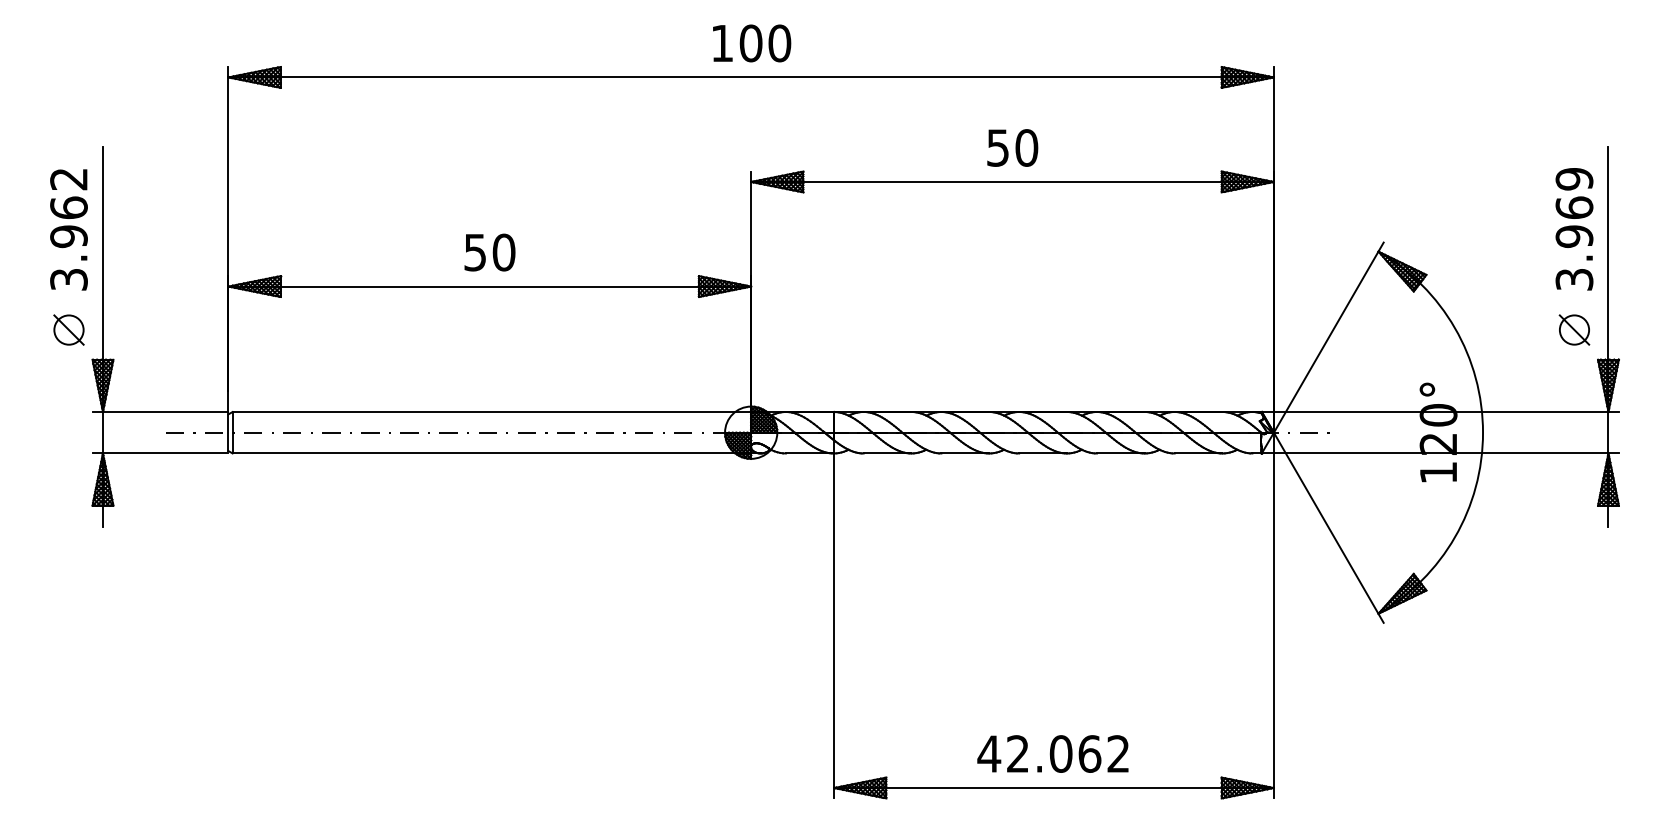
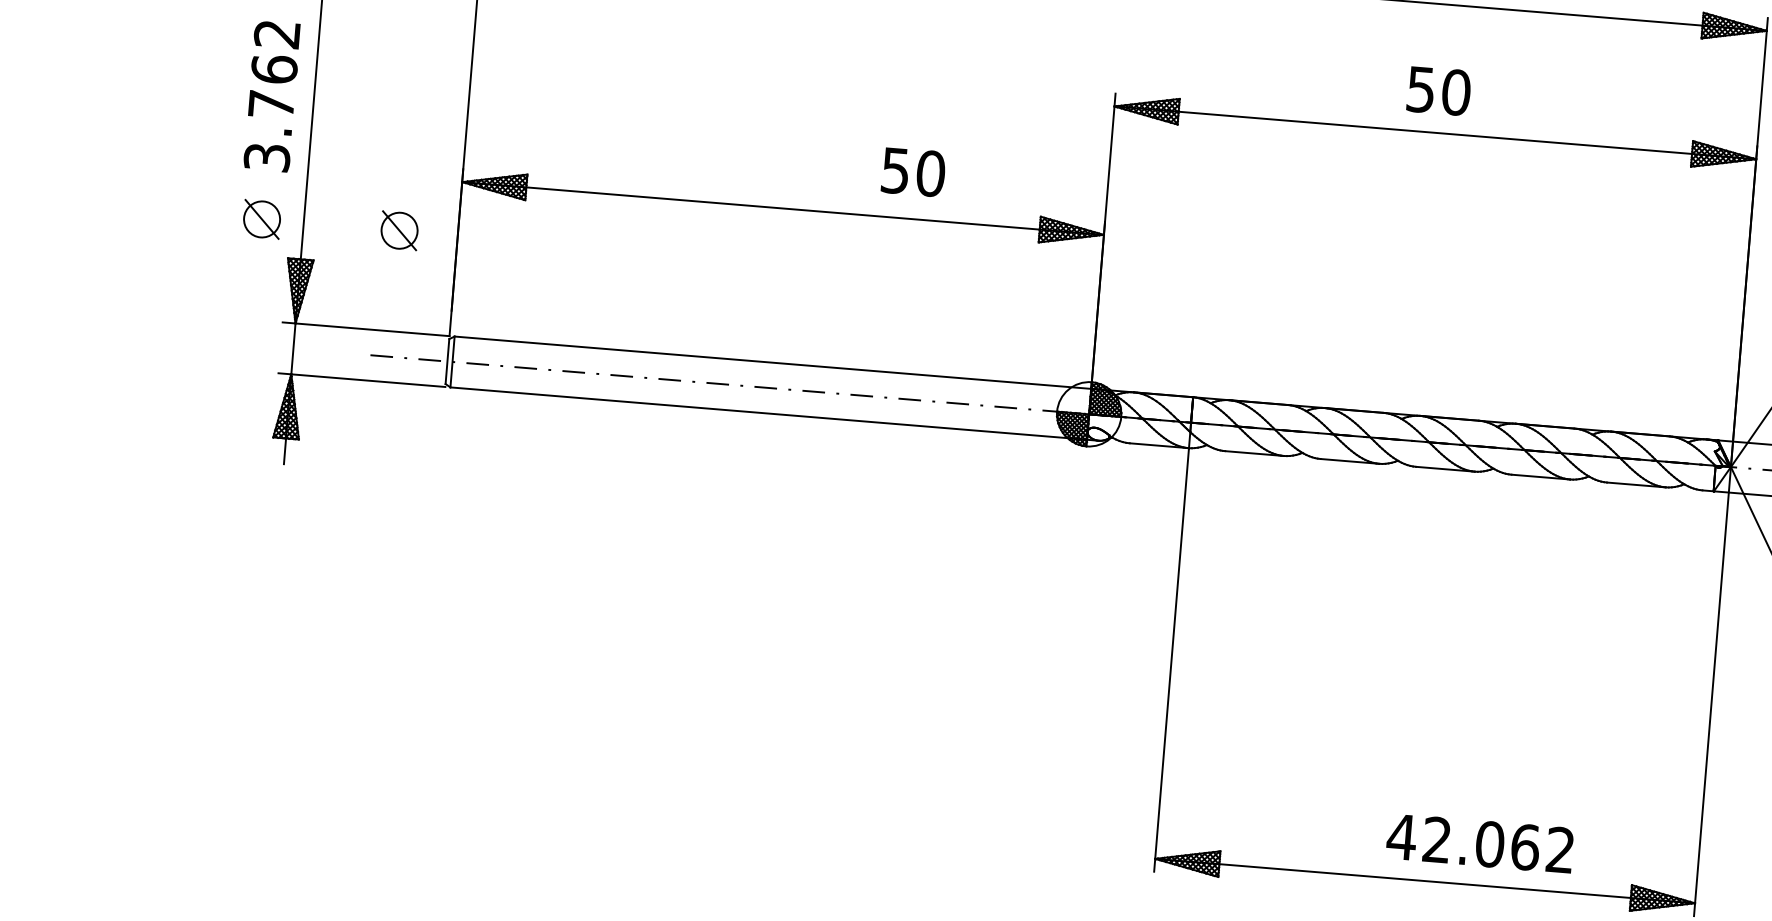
text: (68, 236) -> (270, 104), 3.962 -> 3.762
text: (489, 252) -> (912, 172), moved
part: (180, 329) -> (399, 229), added
text: (1052, 753) -> (1479, 842), moved

